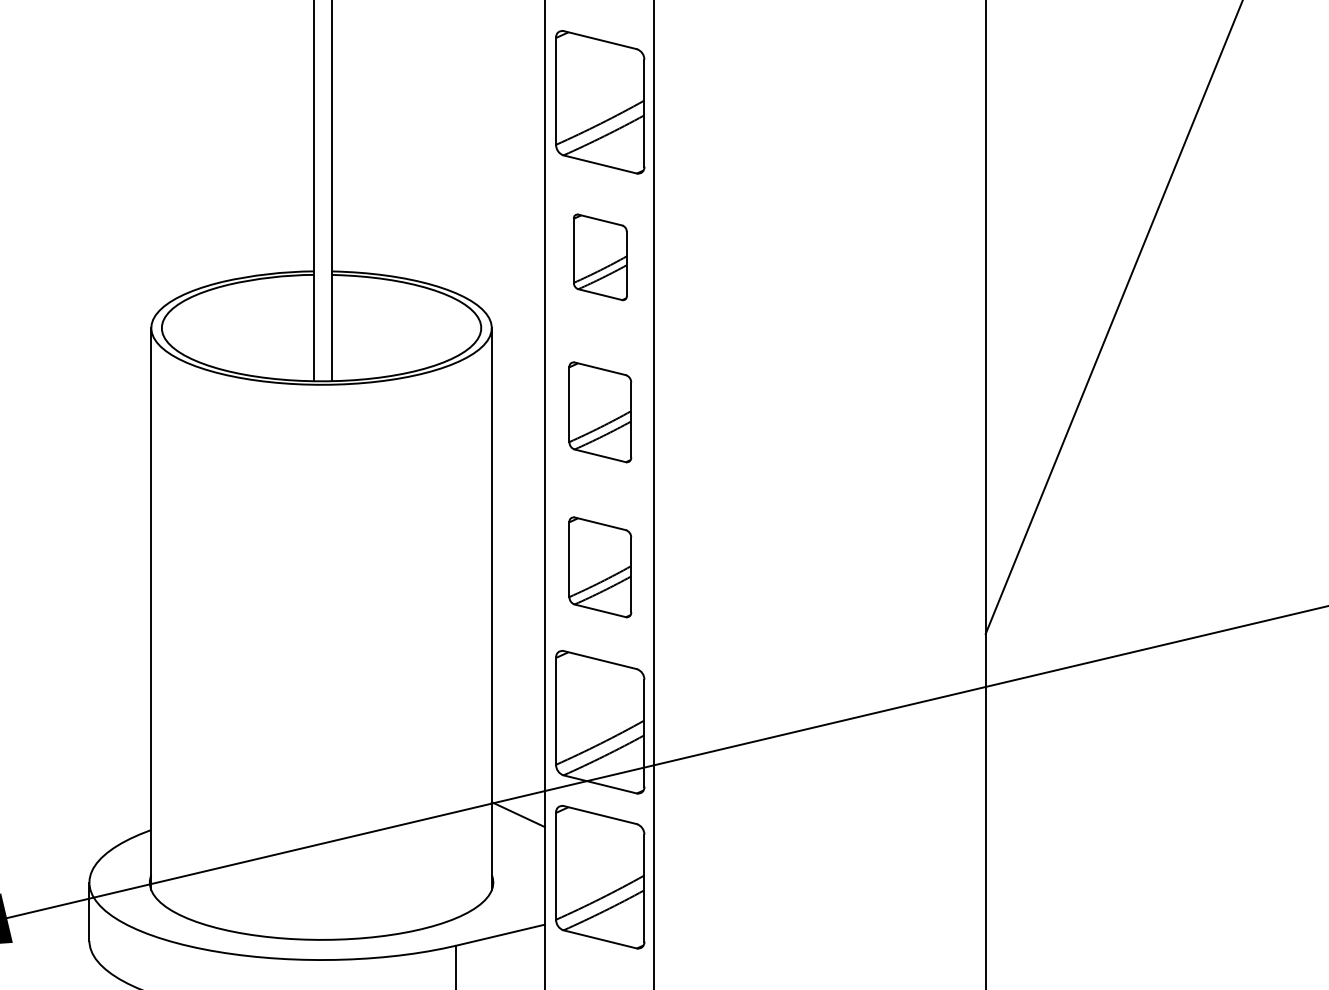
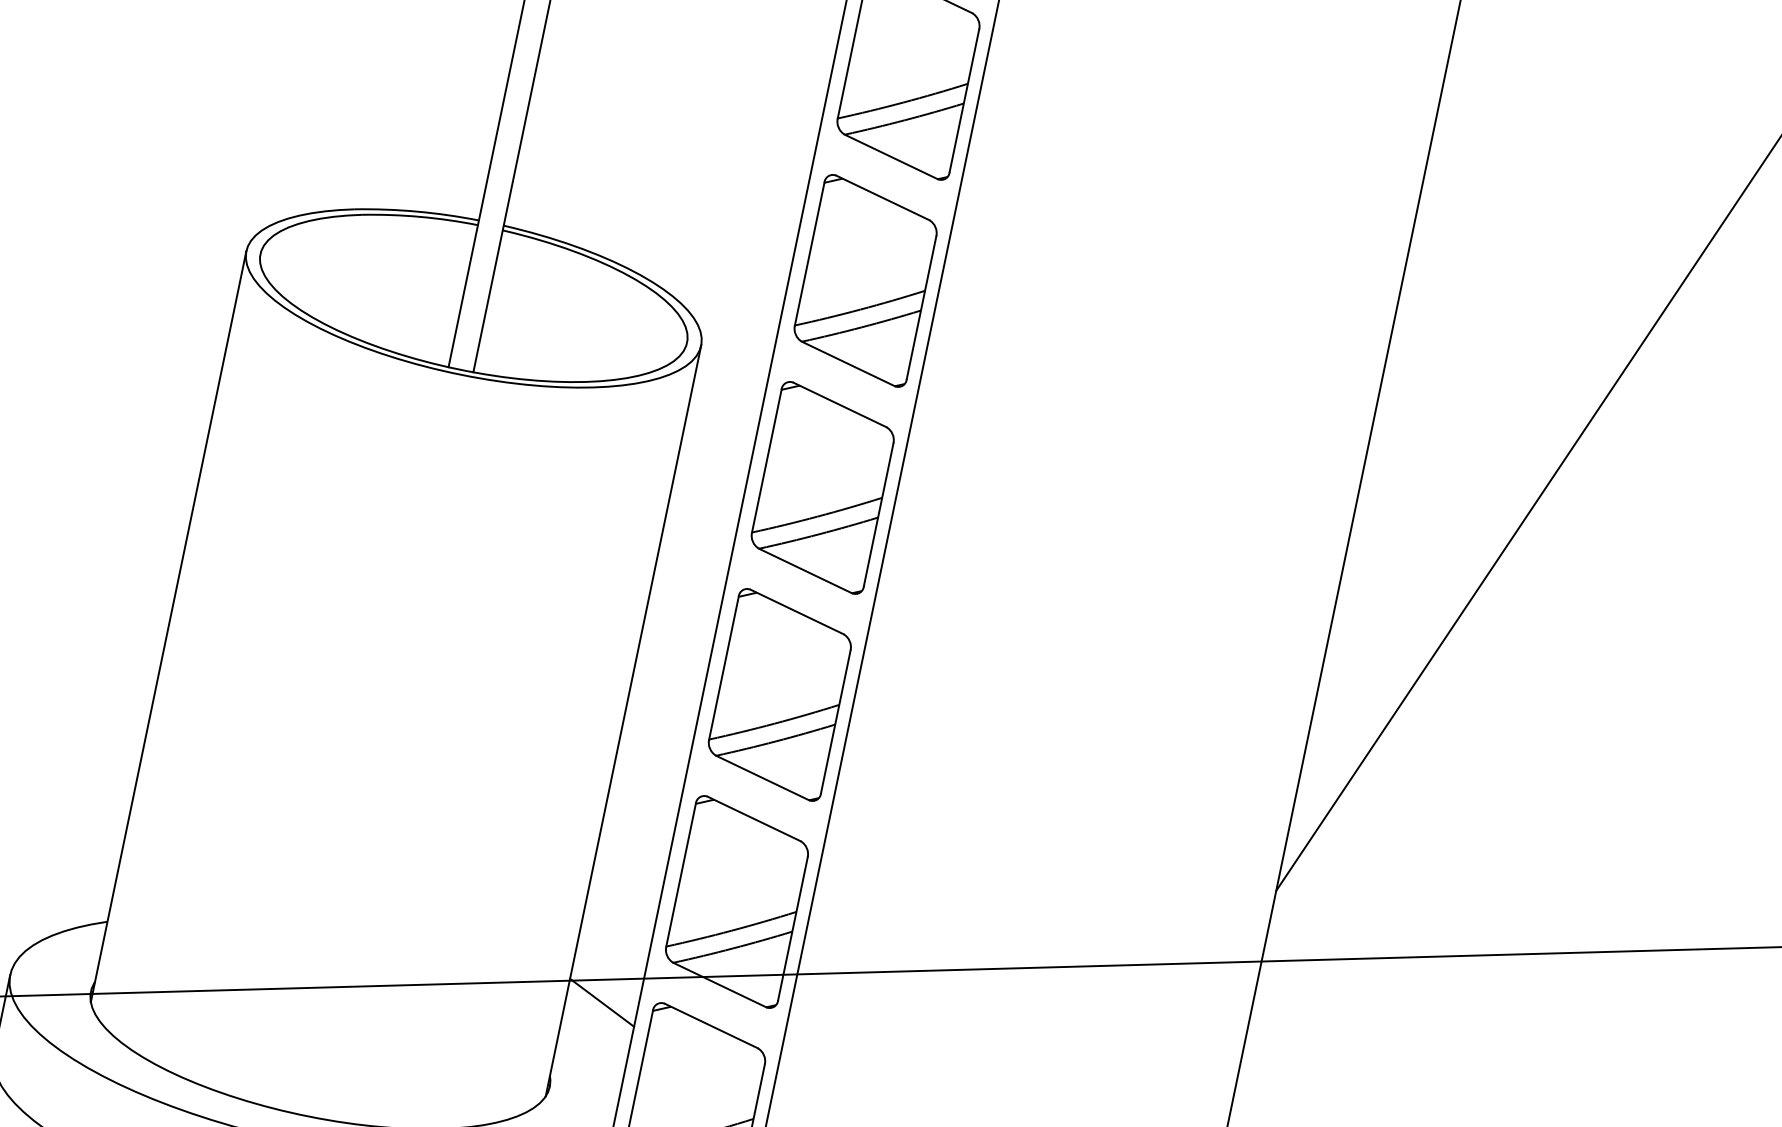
part: (600, 257) -> (865, 281), size x1.67
part: (600, 412) -> (823, 488), size x1.43
part: (600, 567) -> (780, 695), size x1.43

